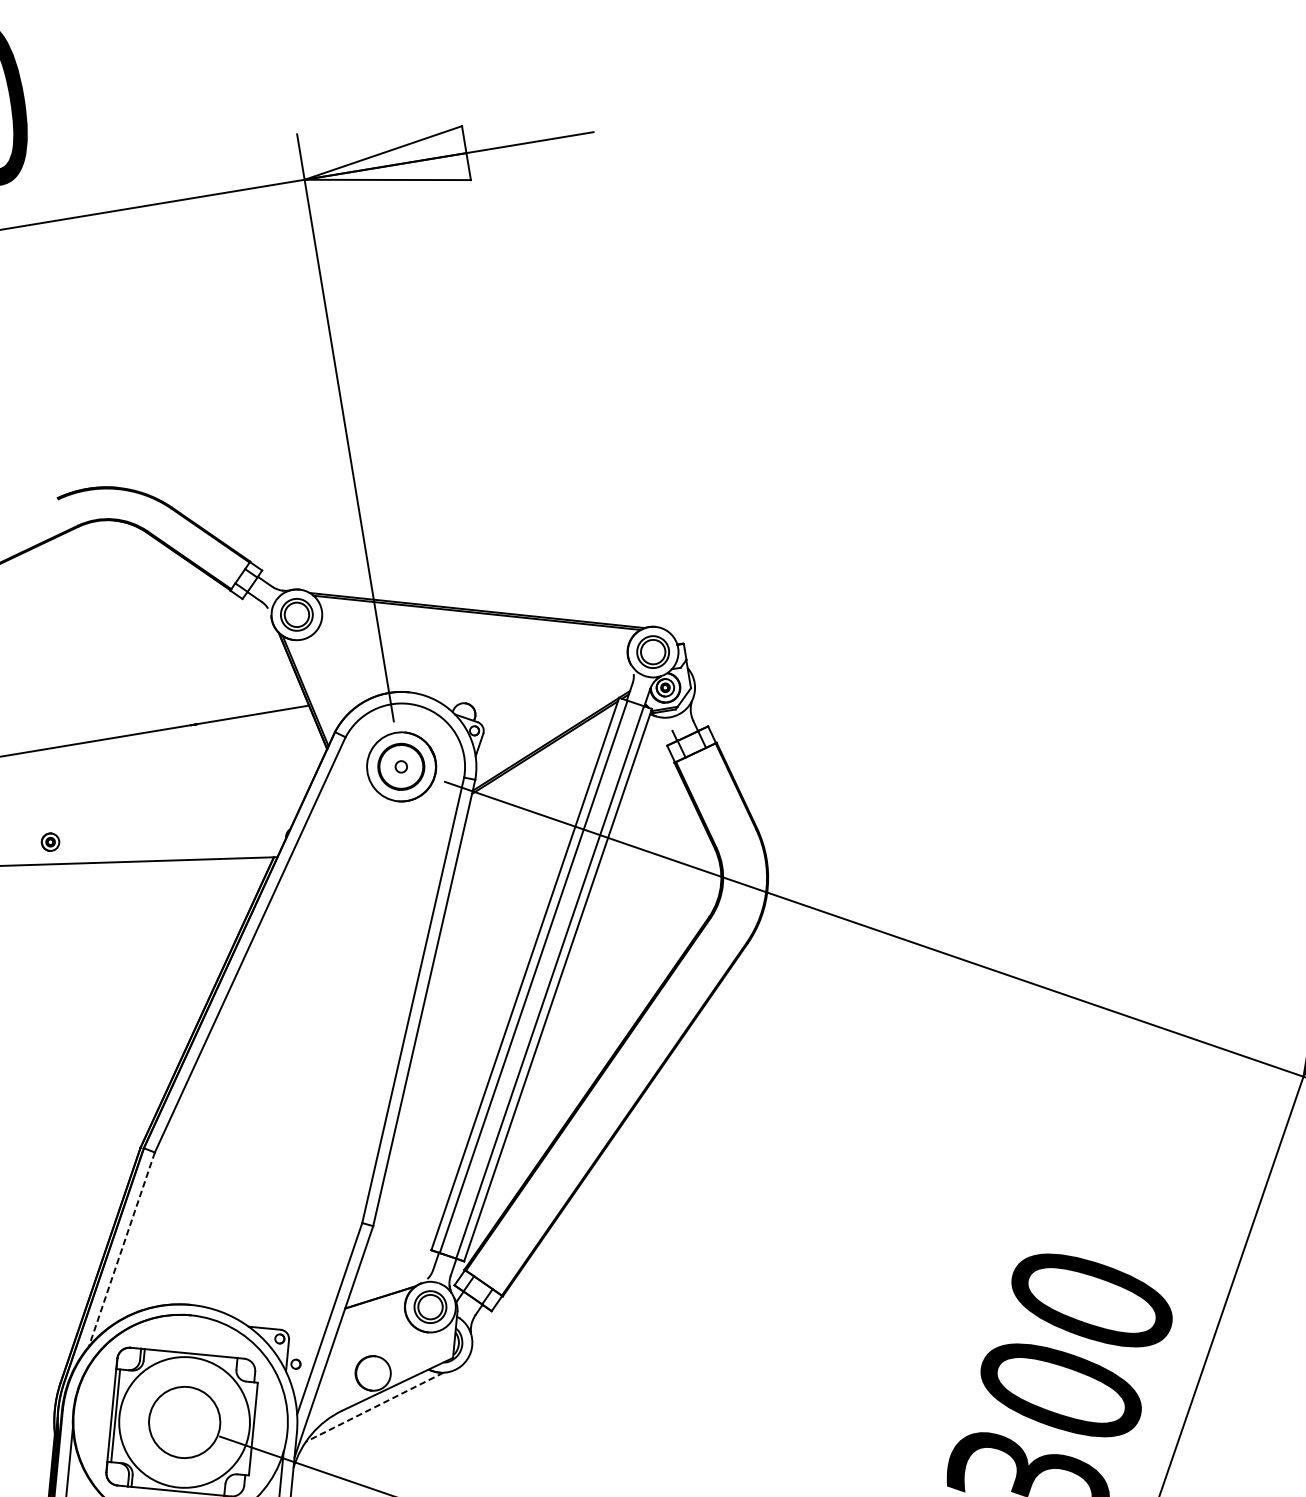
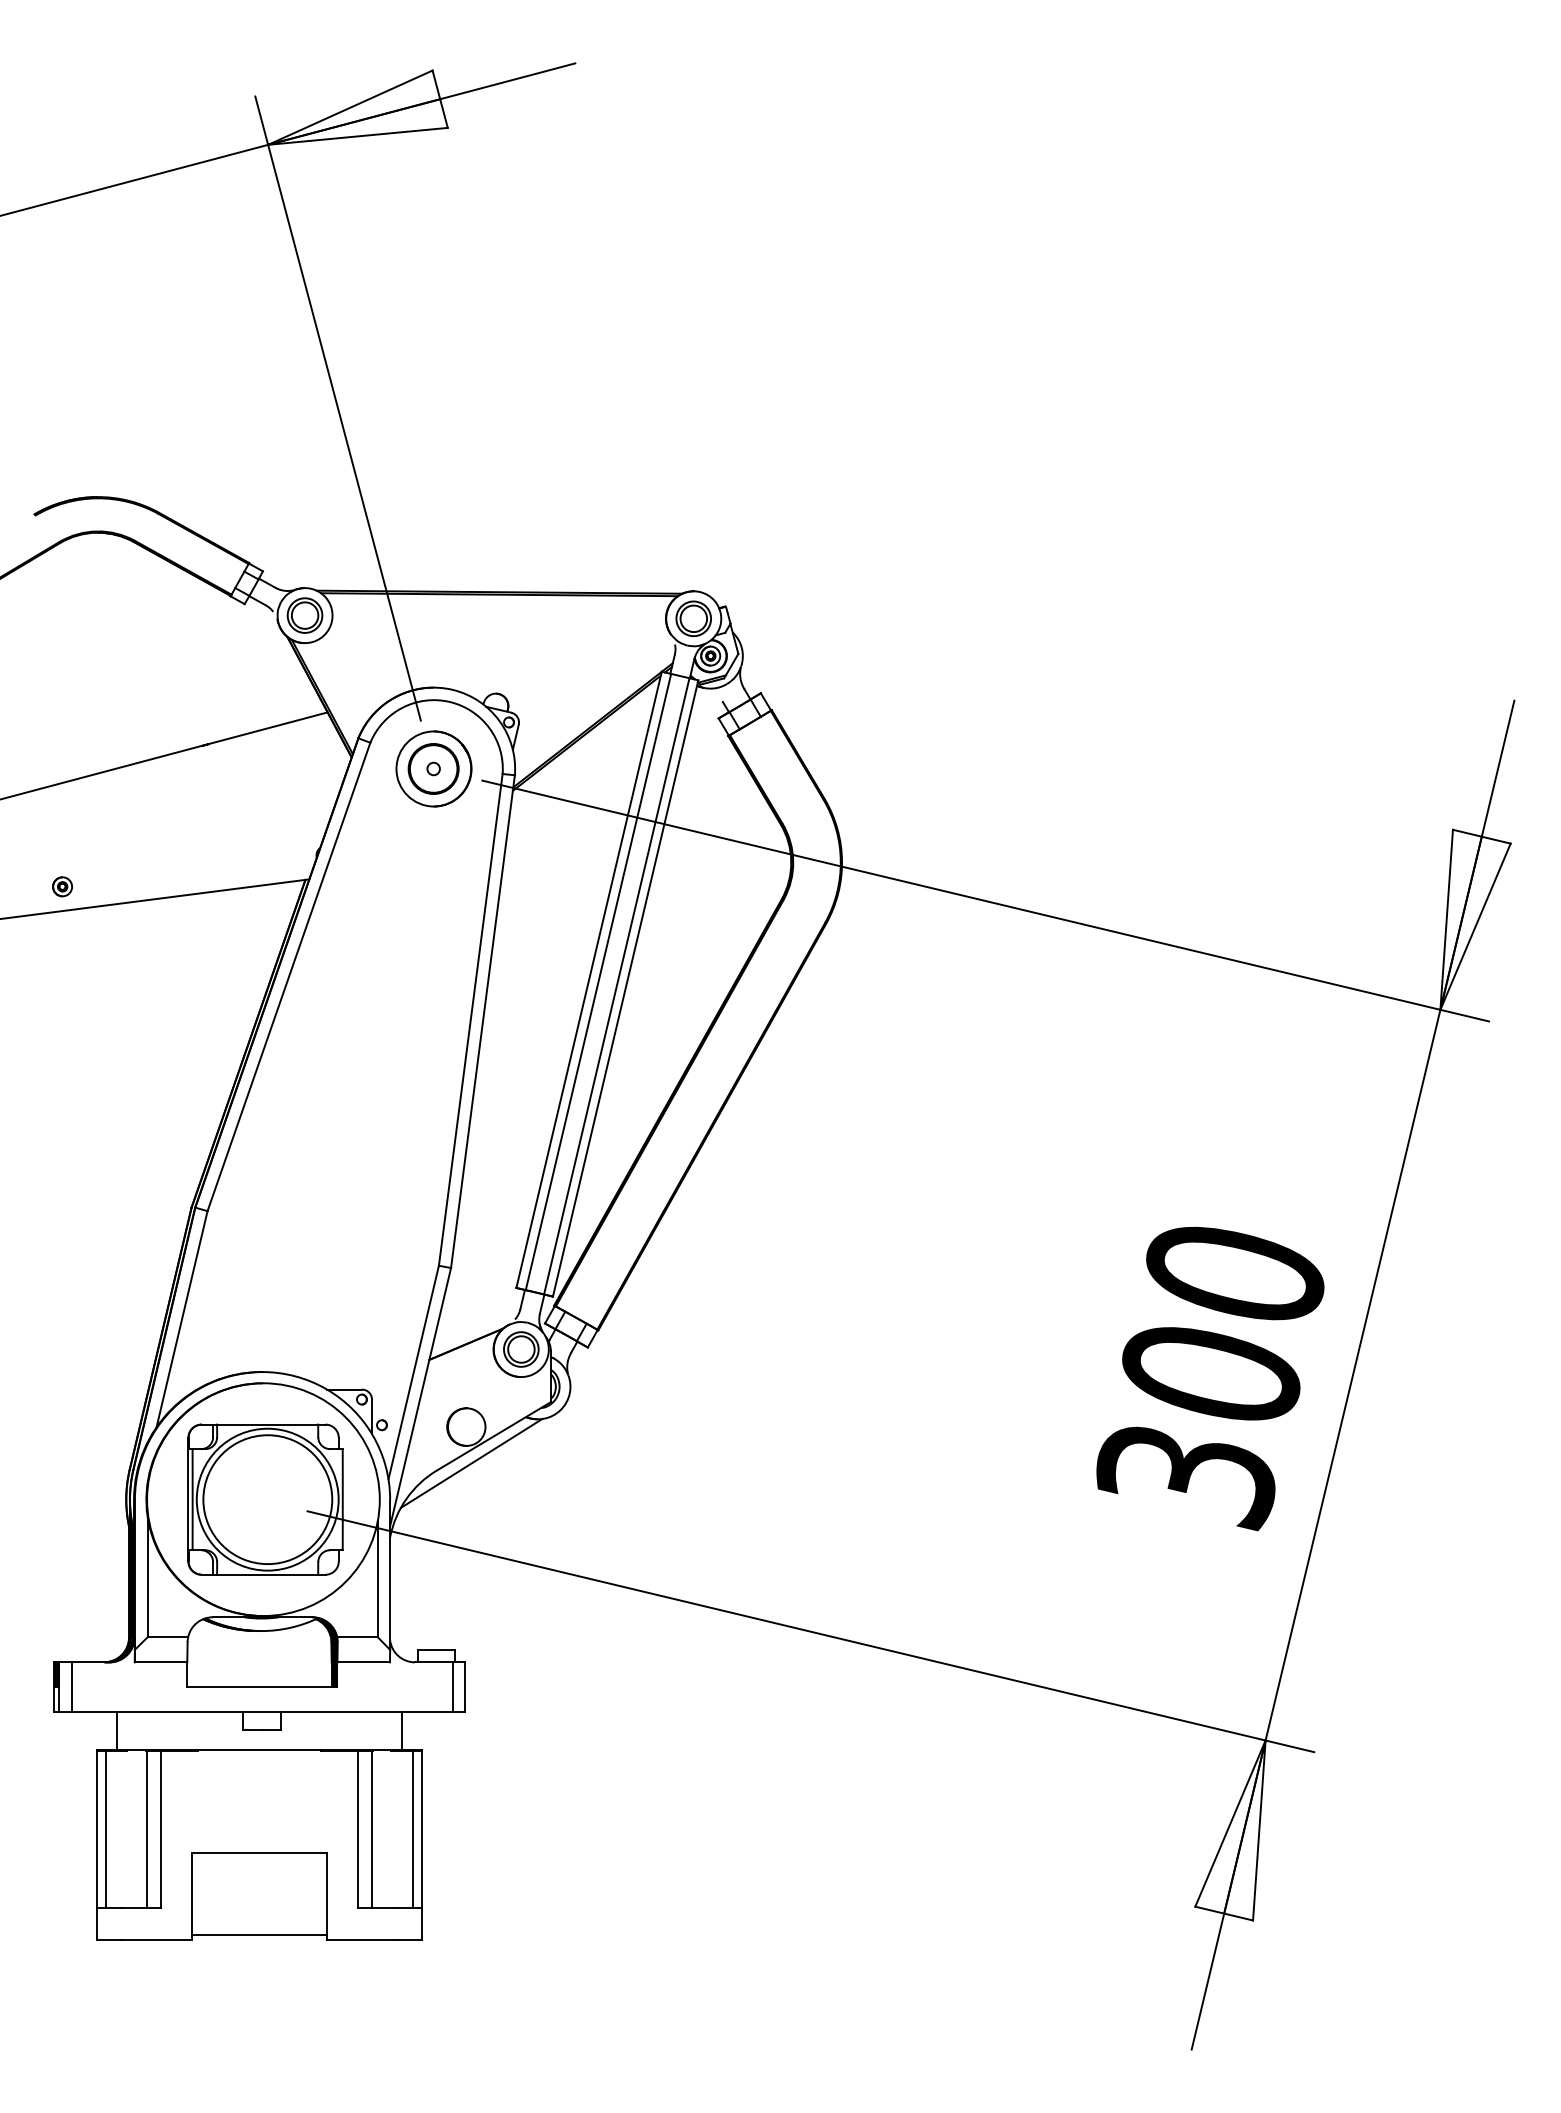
line: (121, 1249) -> (181, 1319), dashed -> solid
line: (374, 1407) -> (471, 1463), dashed -> solid
circle: (184, 1422) -> (267, 1499), size x1.67

